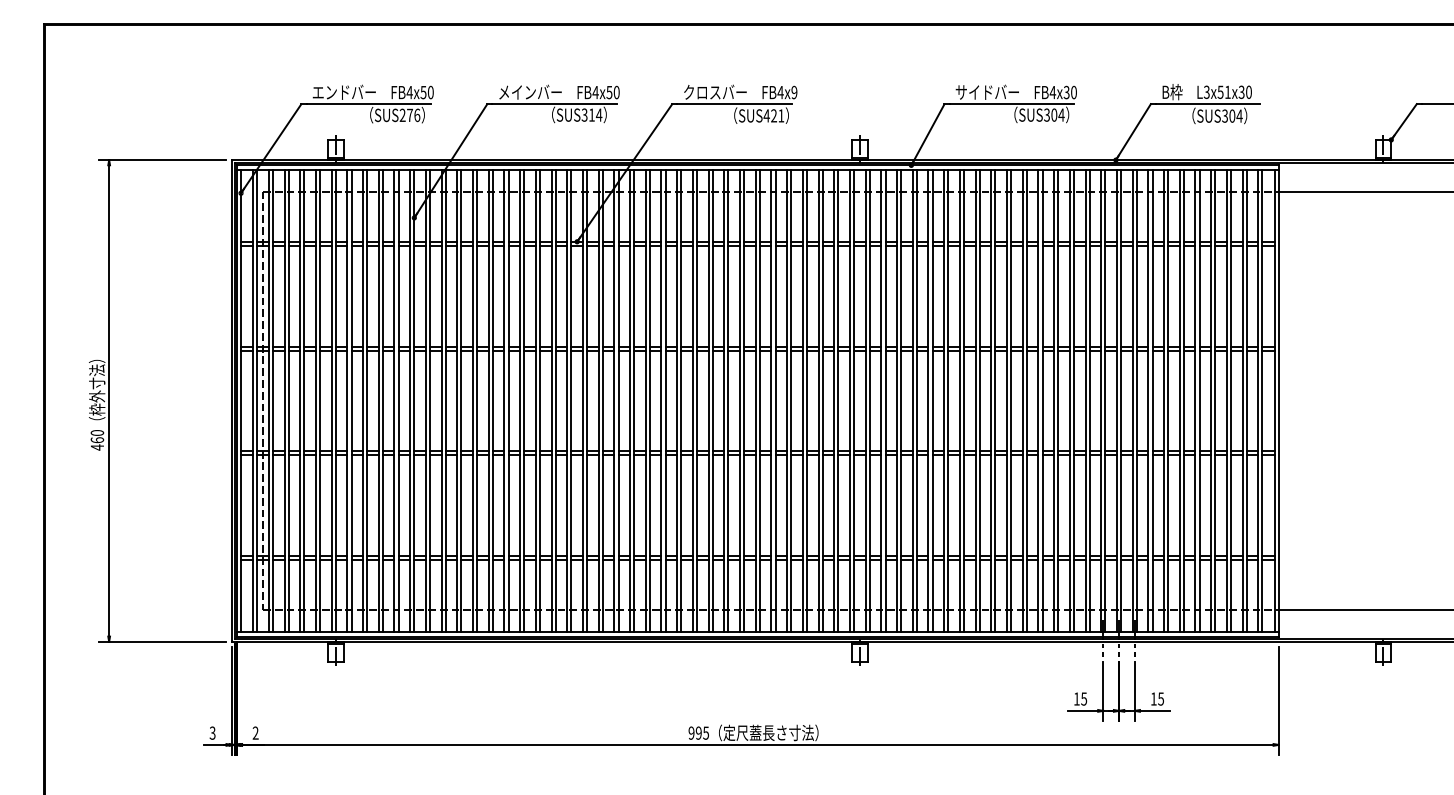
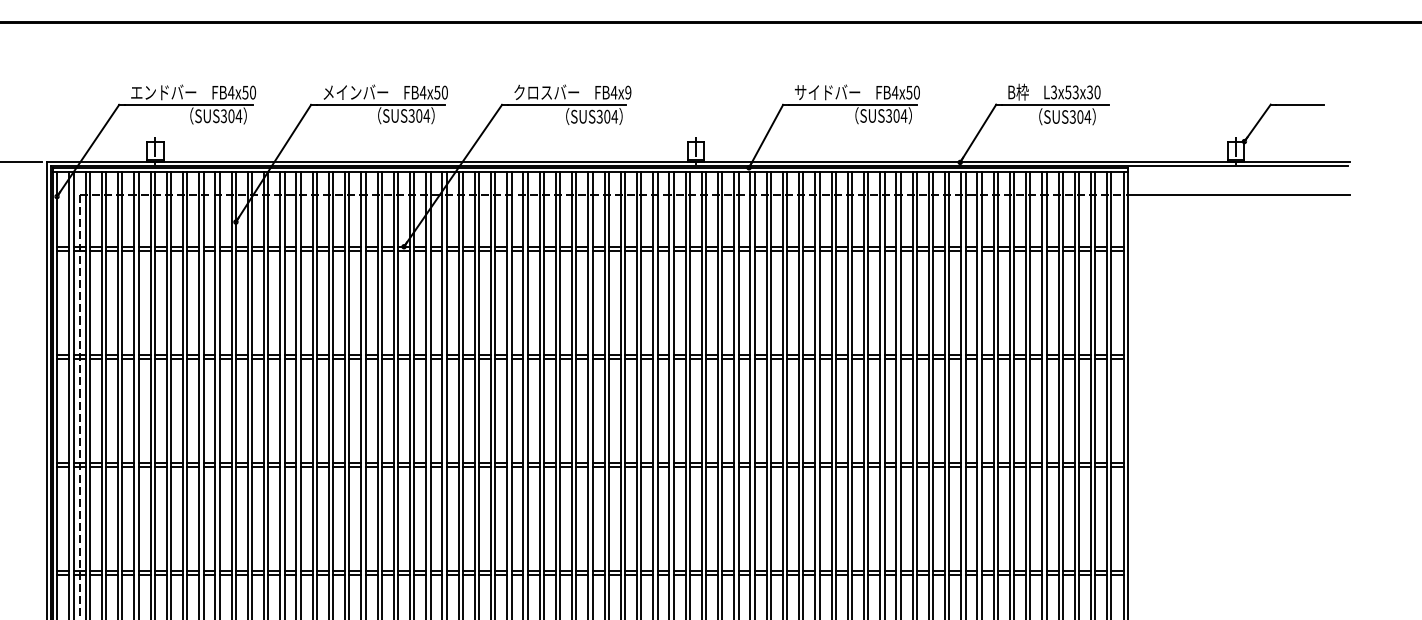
text: (1066, 91) -> (909, 91), FB4x30 -> FB4x50
text: (1227, 91) -> (1075, 91), L3x51x30 -> L3x53x30
text: (591, 114) -> (418, 115), SUS314 -> SUS304
text: (409, 115) -> (230, 116), SUS276 -> SUS304
text: (773, 115) -> (606, 116), SUS421 -> SUS304

